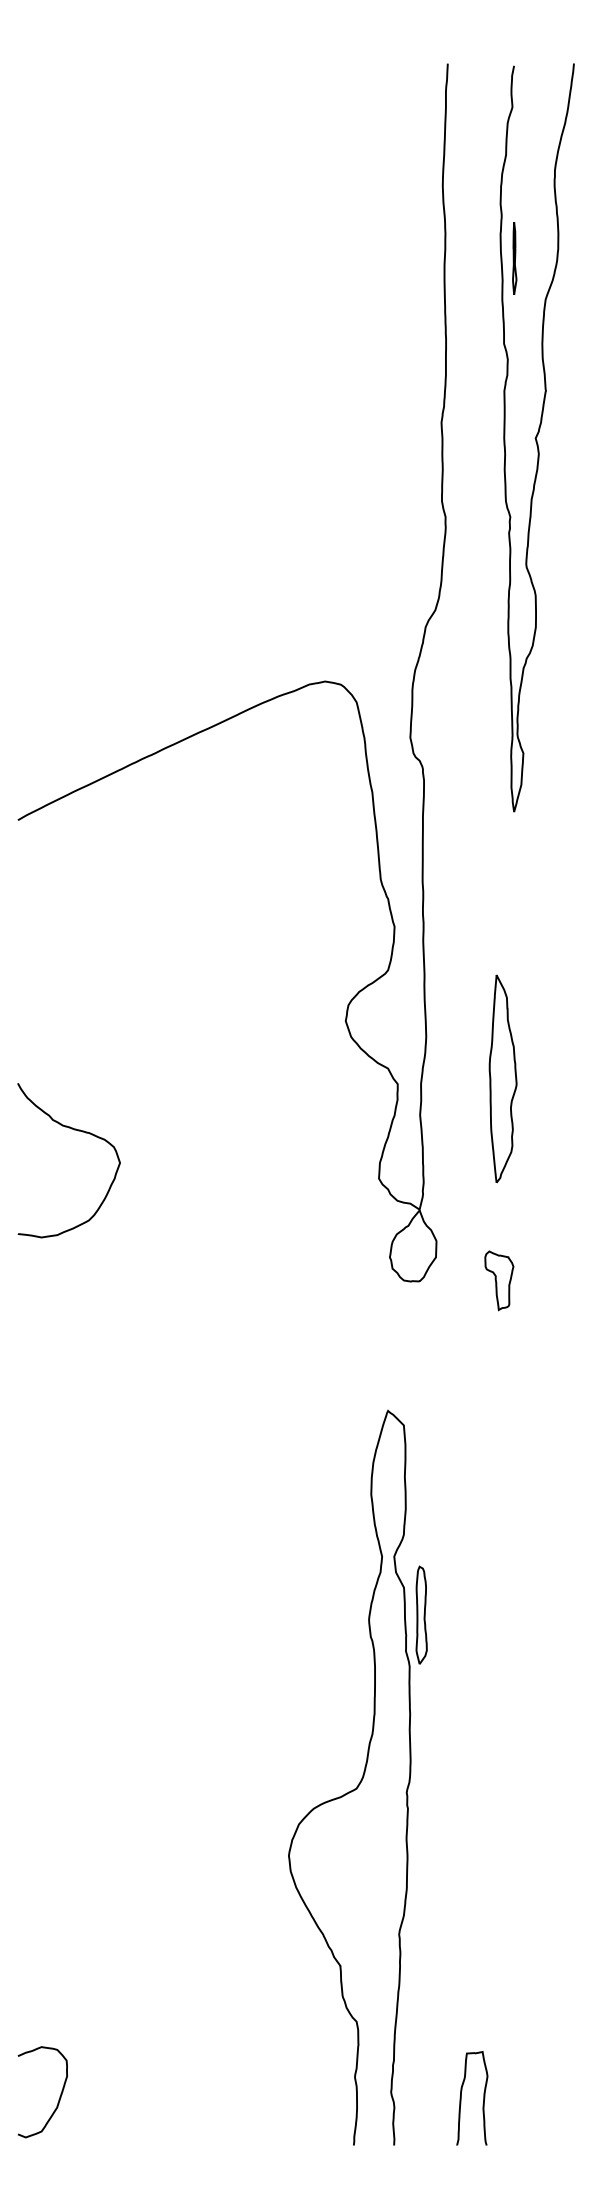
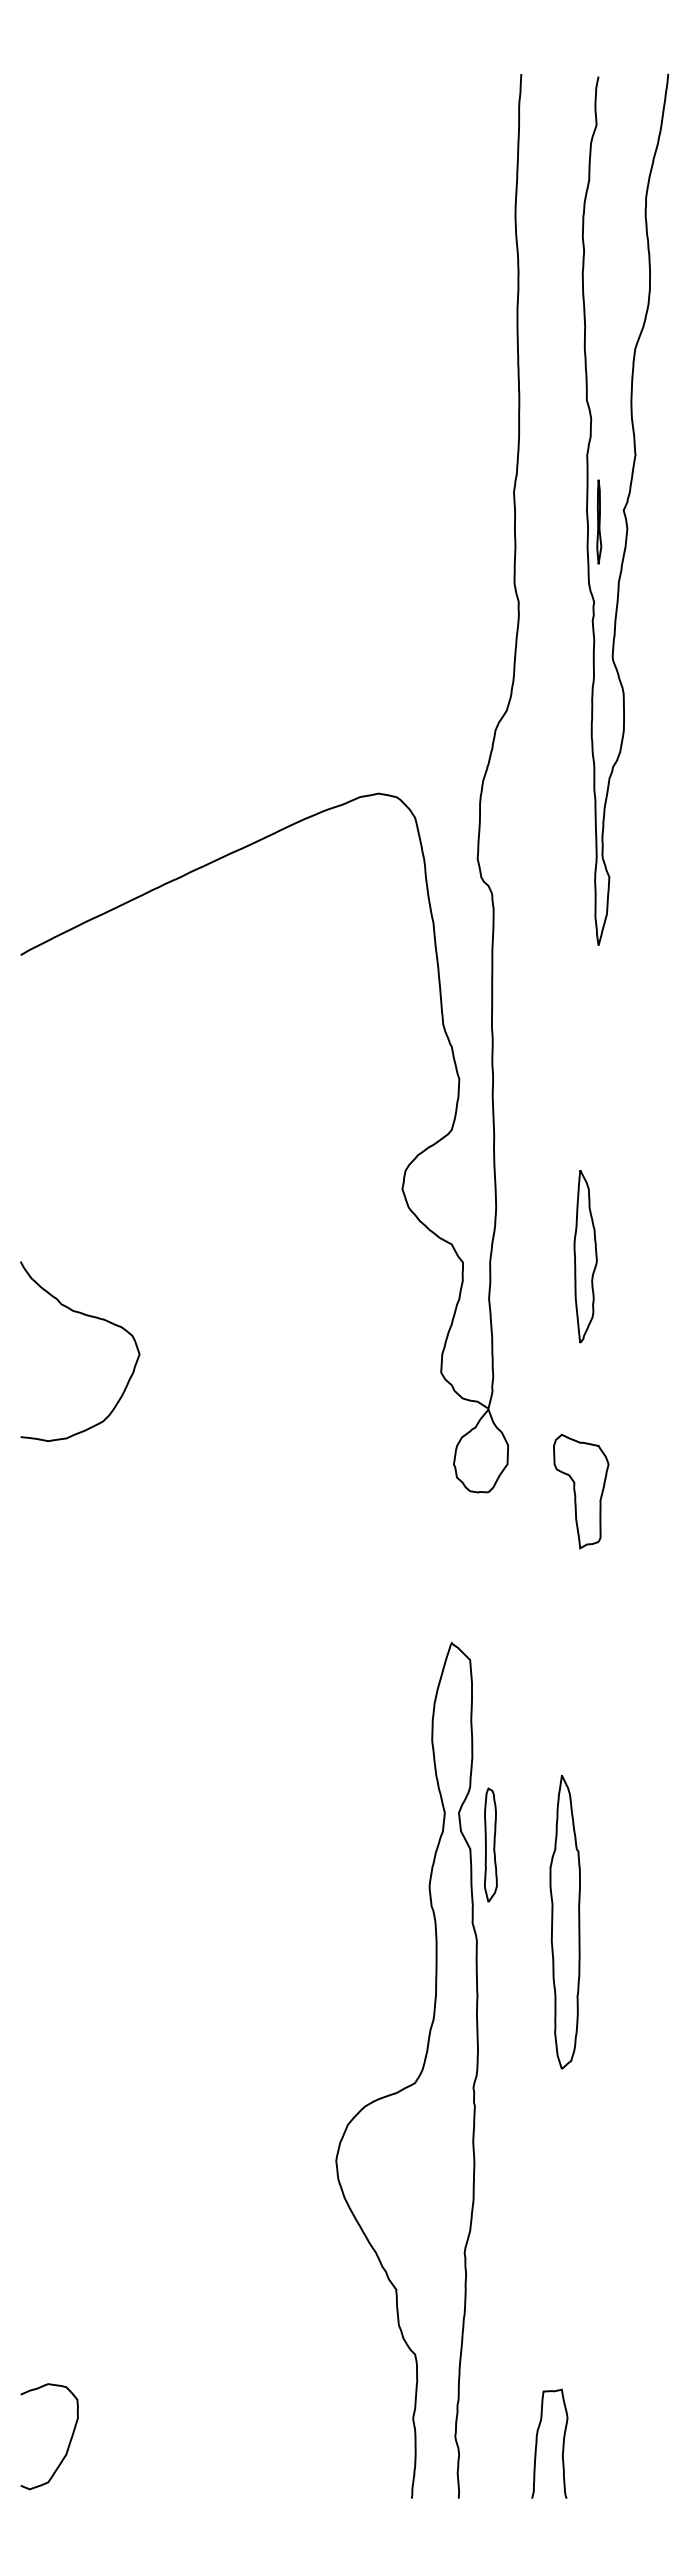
part: (514, 258) -> (599, 521), moved
part: (502, 1078) -> (585, 1256), size x0.71
part: (499, 1280) -> (581, 1491), size x1.67
part: (421, 1614) -> (490, 1844), moved
part: (484, 1650) -> (564, 1922), added

